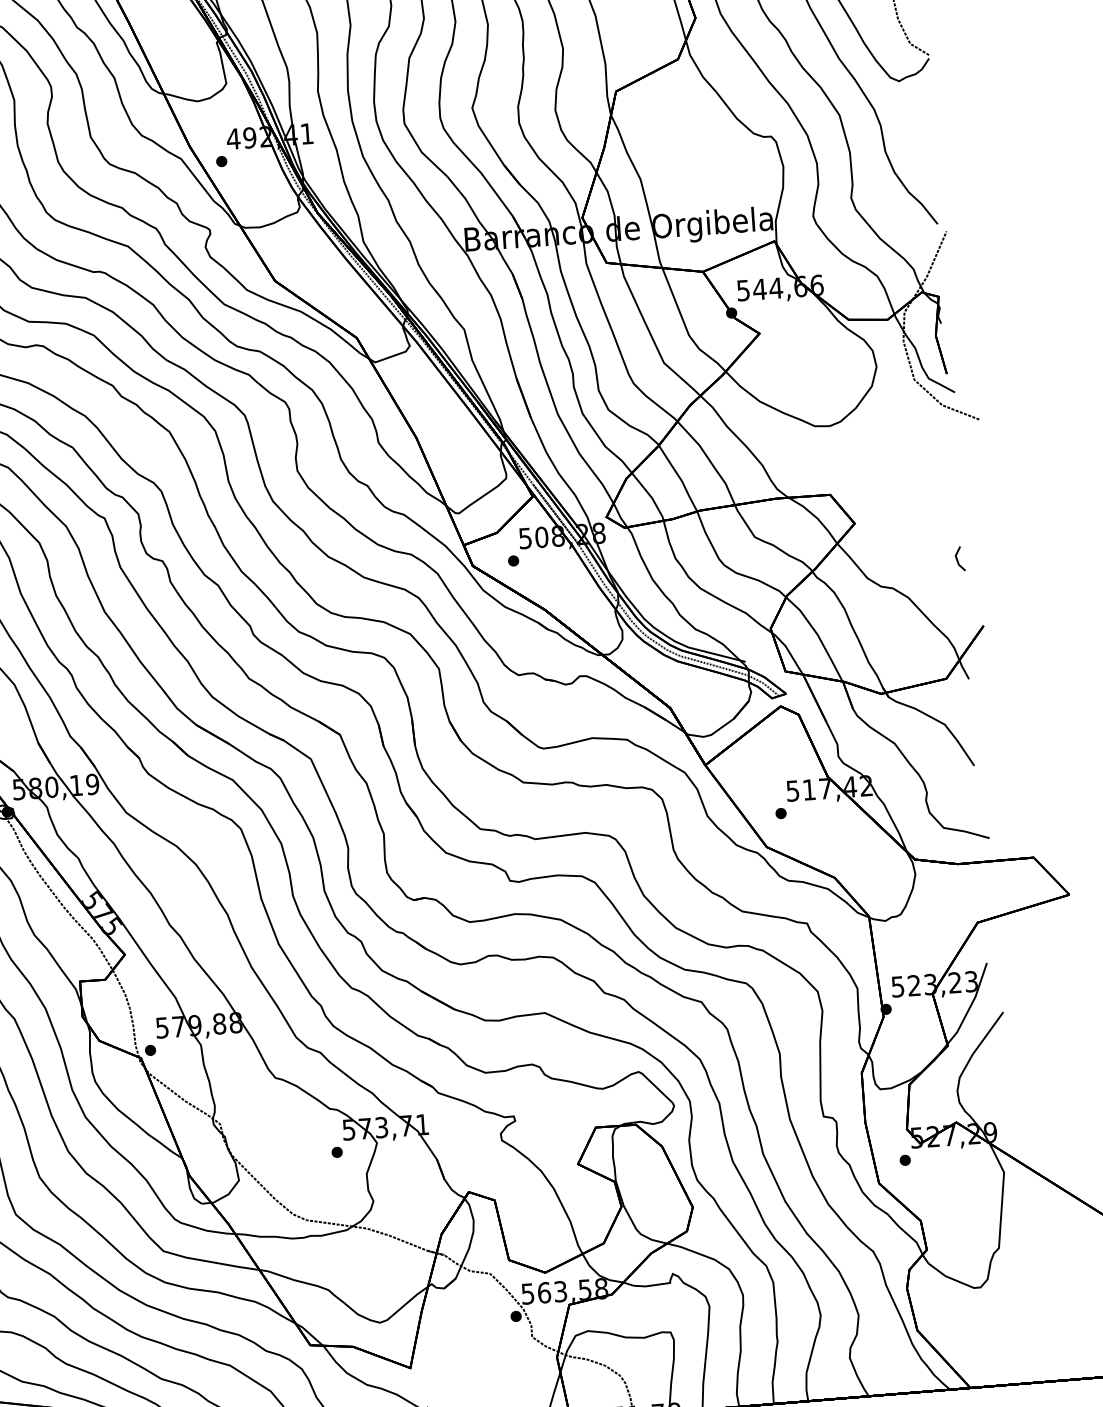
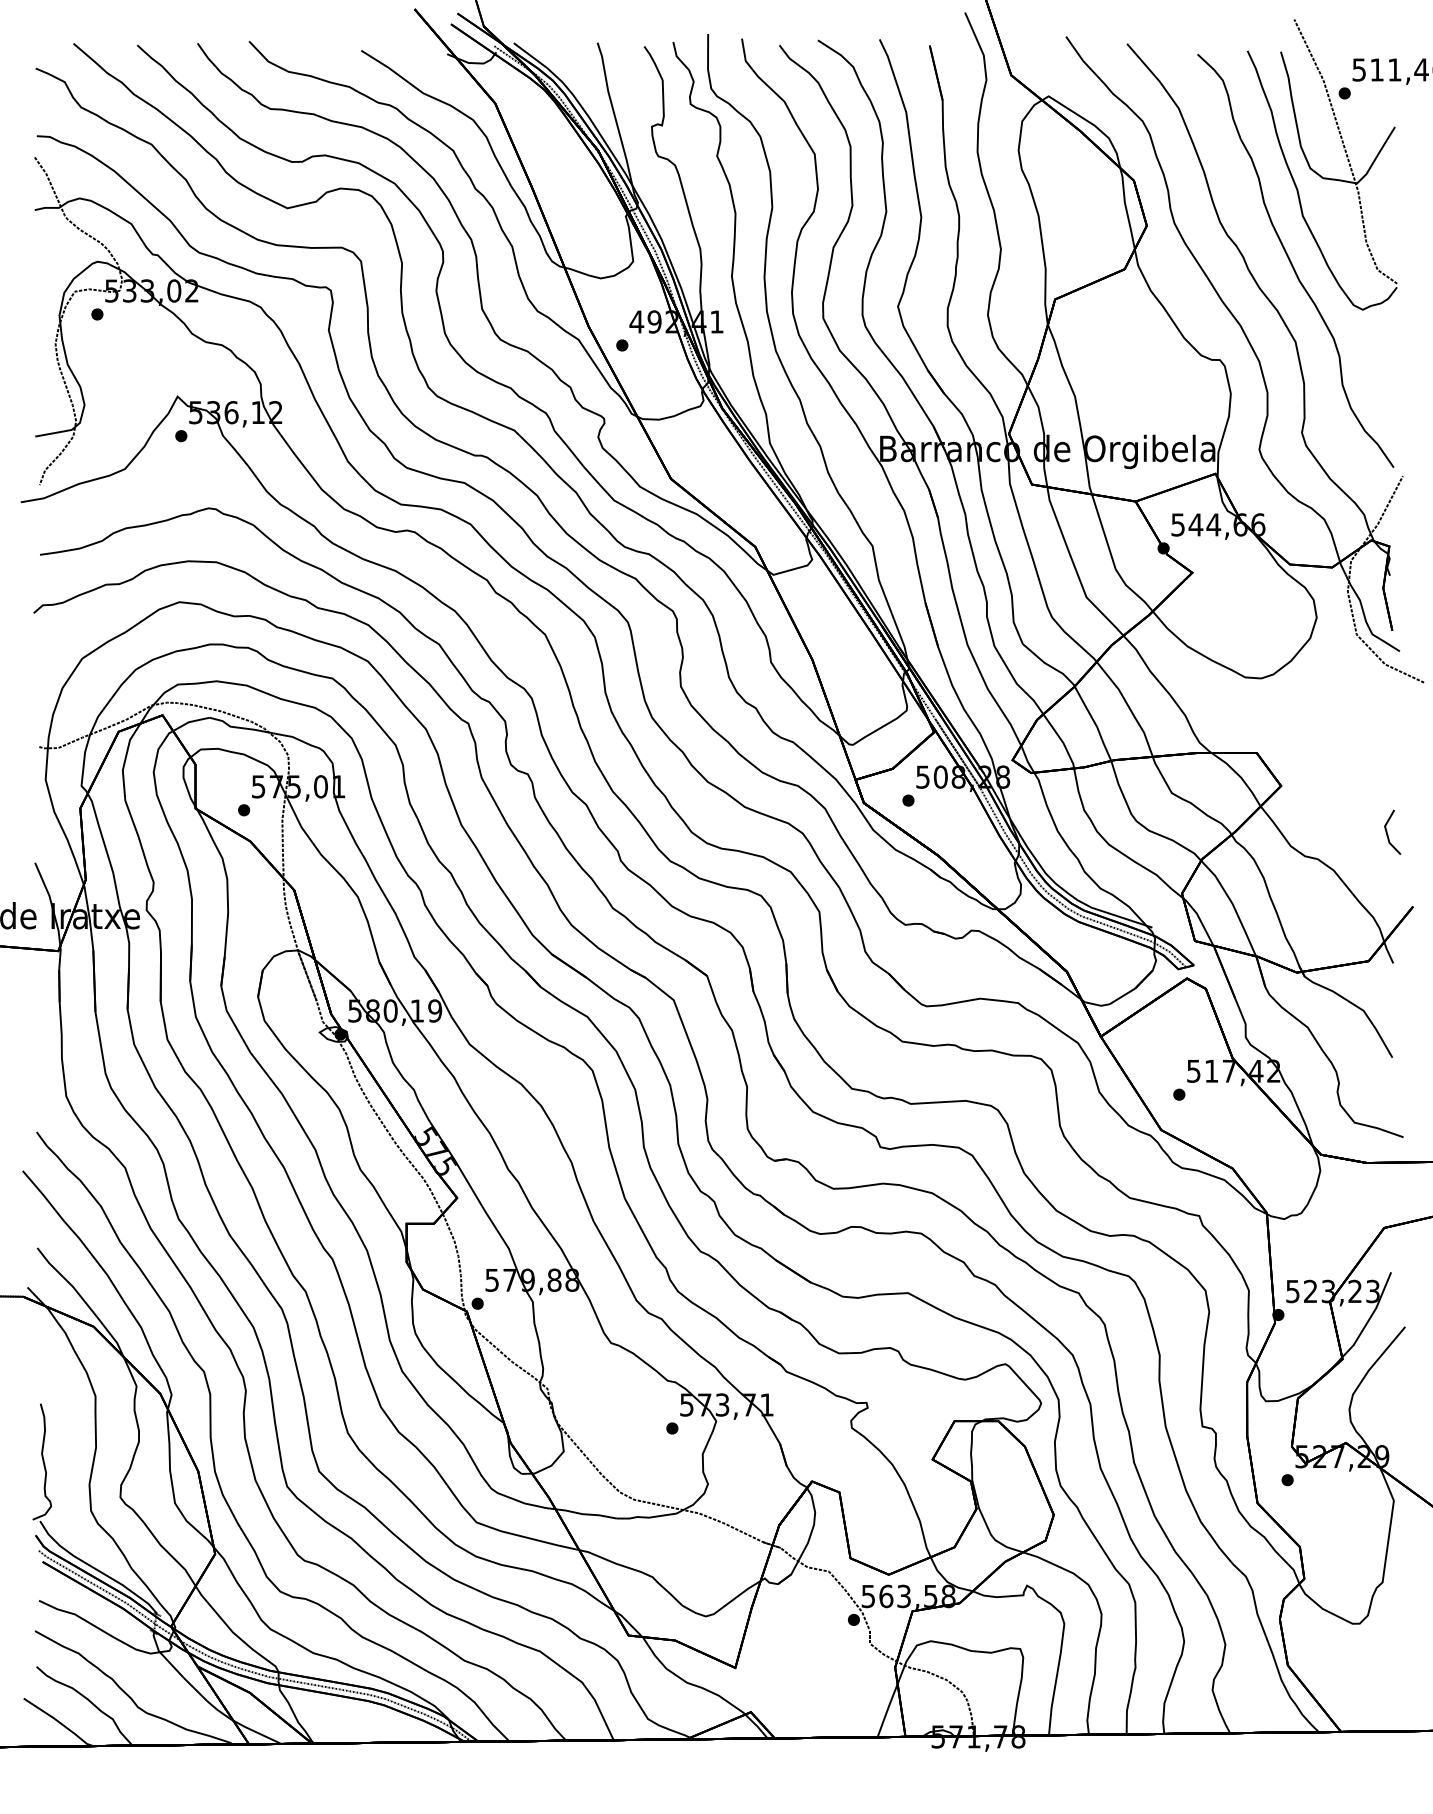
part: (959, 558) -> (1392, 831), size x1.67

